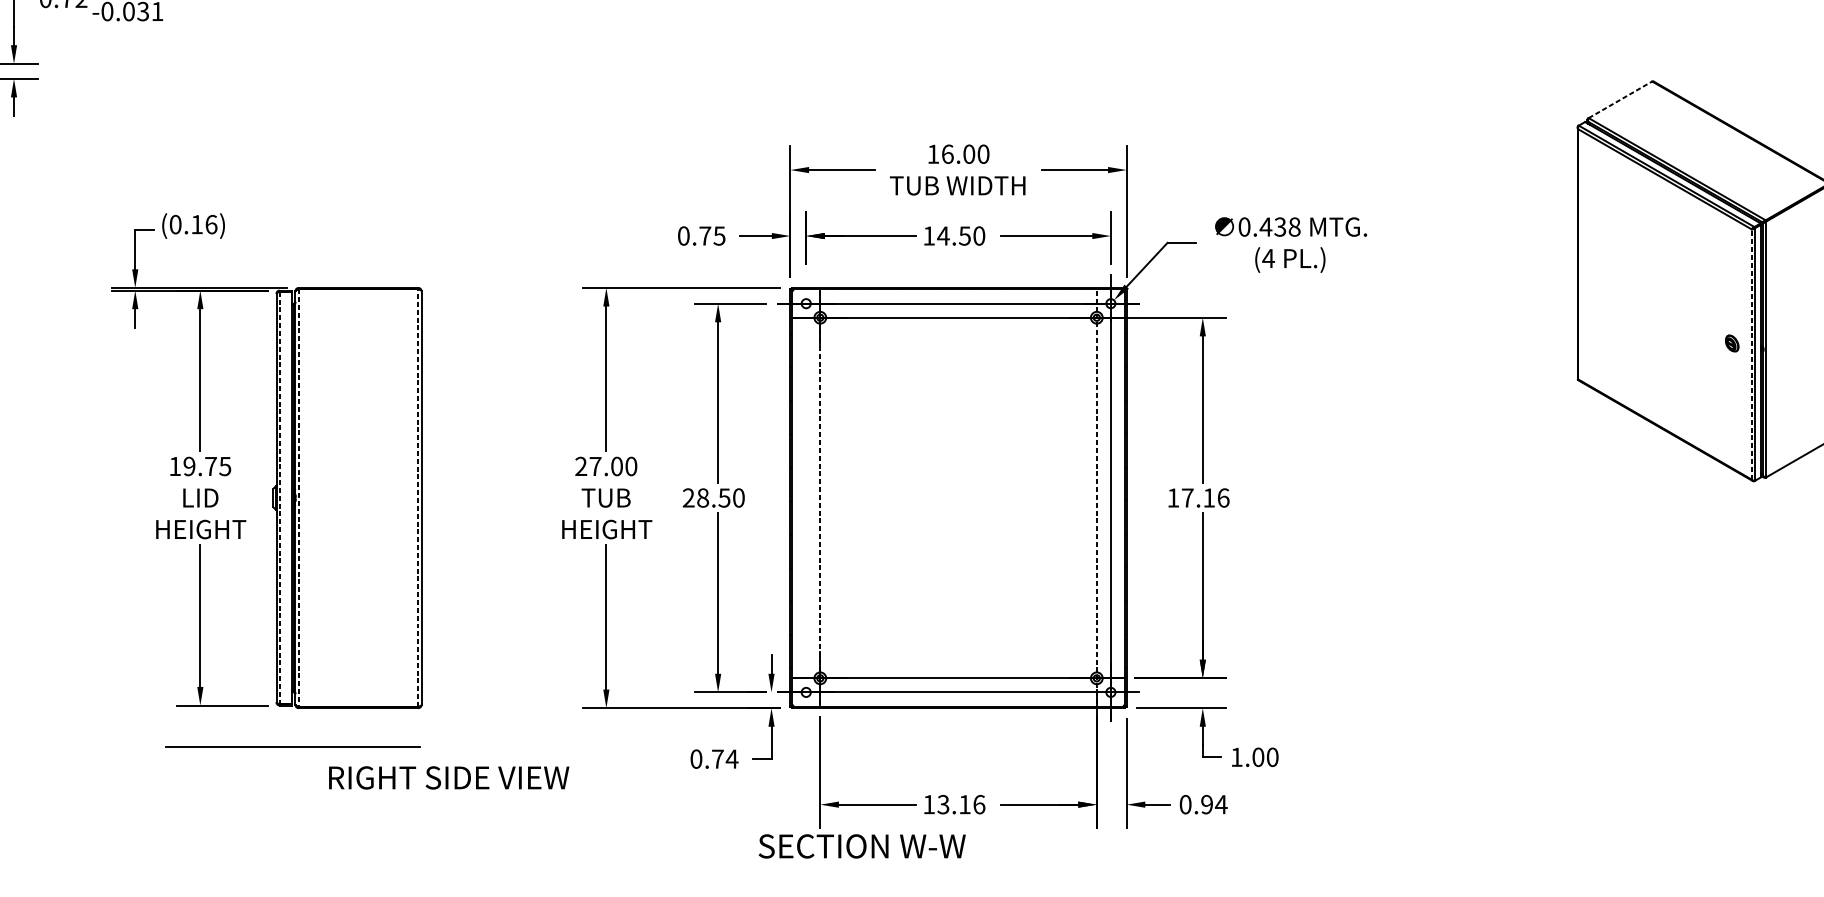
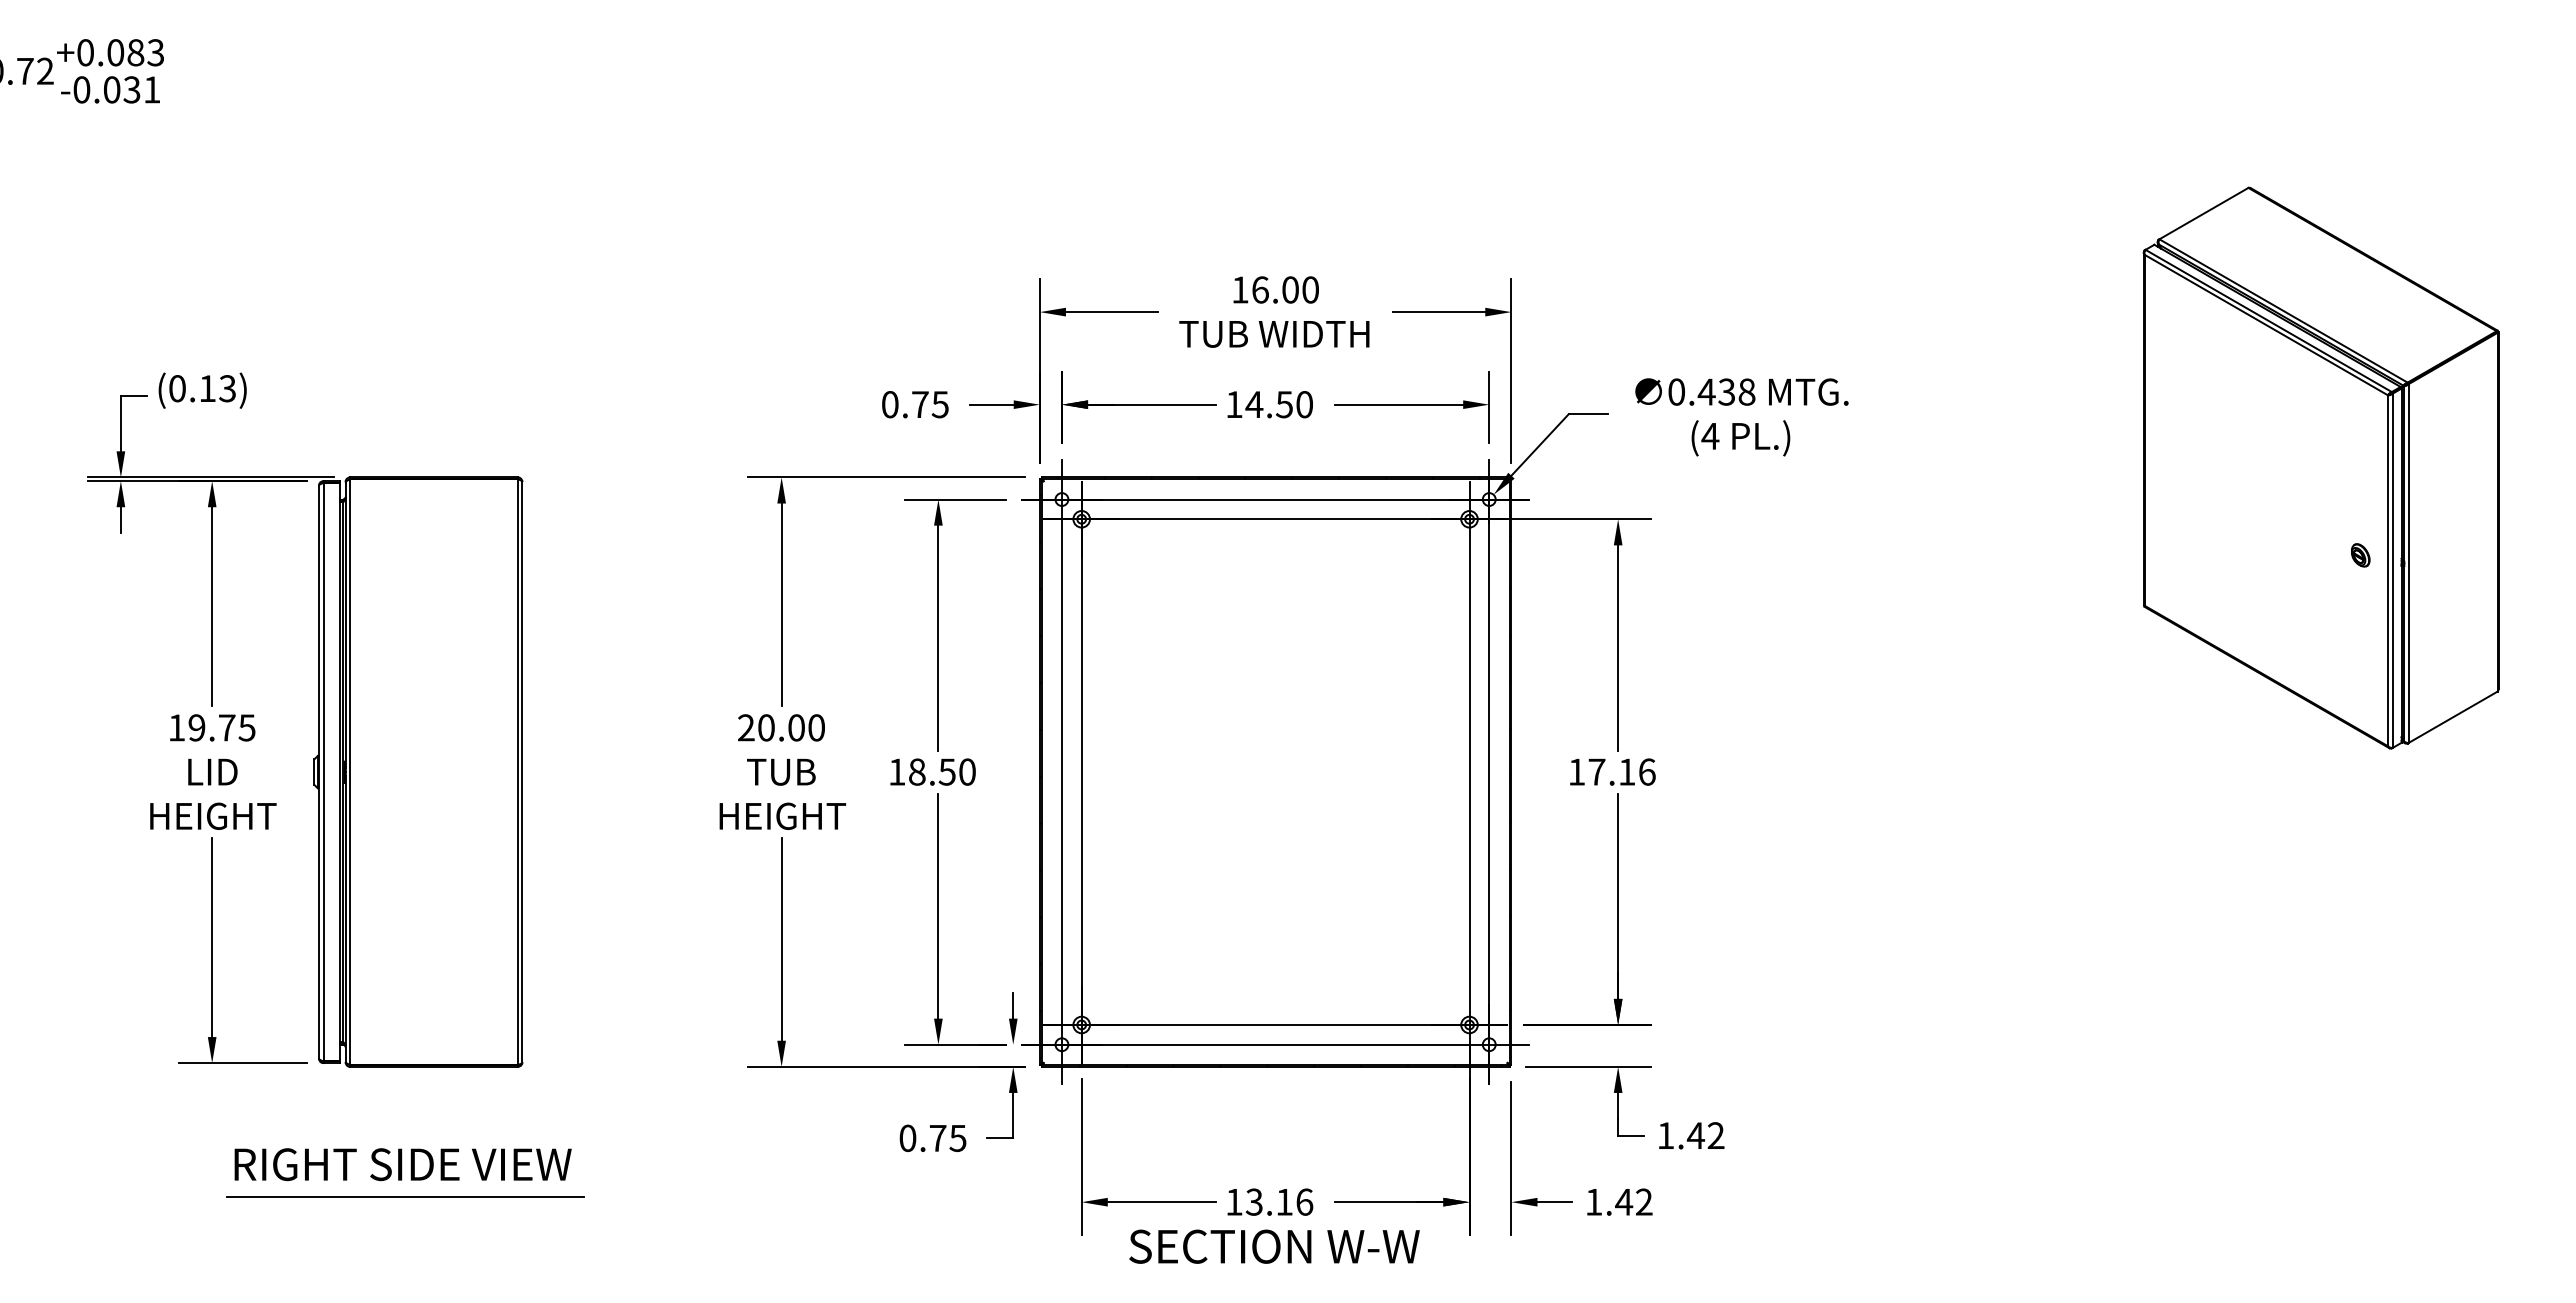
line: (1620, 99) -> (2204, 213), dashed -> solid
text: (211, 224) -> (227, 388), (0.16) -> (0.13)
line: (1751, 354) -> (2387, 570), dashed -> solid
text: (595, 466) -> (766, 727), 27.00 -> 20.00
text: (688, 497) -> (896, 771), 28.50 -> 18.50
line: (805, 497) -> (1061, 771), added
line: (279, 498) -> (323, 772), dashed -> solid
line: (298, 498) -> (350, 772), dashed -> solid
line: (418, 498) -> (517, 772), dashed -> solid
line: (820, 498) -> (1081, 772), dashed -> solid
line: (1096, 498) -> (1469, 772), dashed -> solid
line: (293, 746) -> (405, 1196), moved
text: (1265, 757) -> (1705, 1135), 1.00 -> 1.42
text: (732, 759) -> (958, 1138), 0.74 -> 0.75
text: (448, 777) -> (402, 1164), moved
text: (1203, 804) -> (1619, 1201), 0.94 -> 1.42
text: (862, 846) -> (1274, 1246), moved

